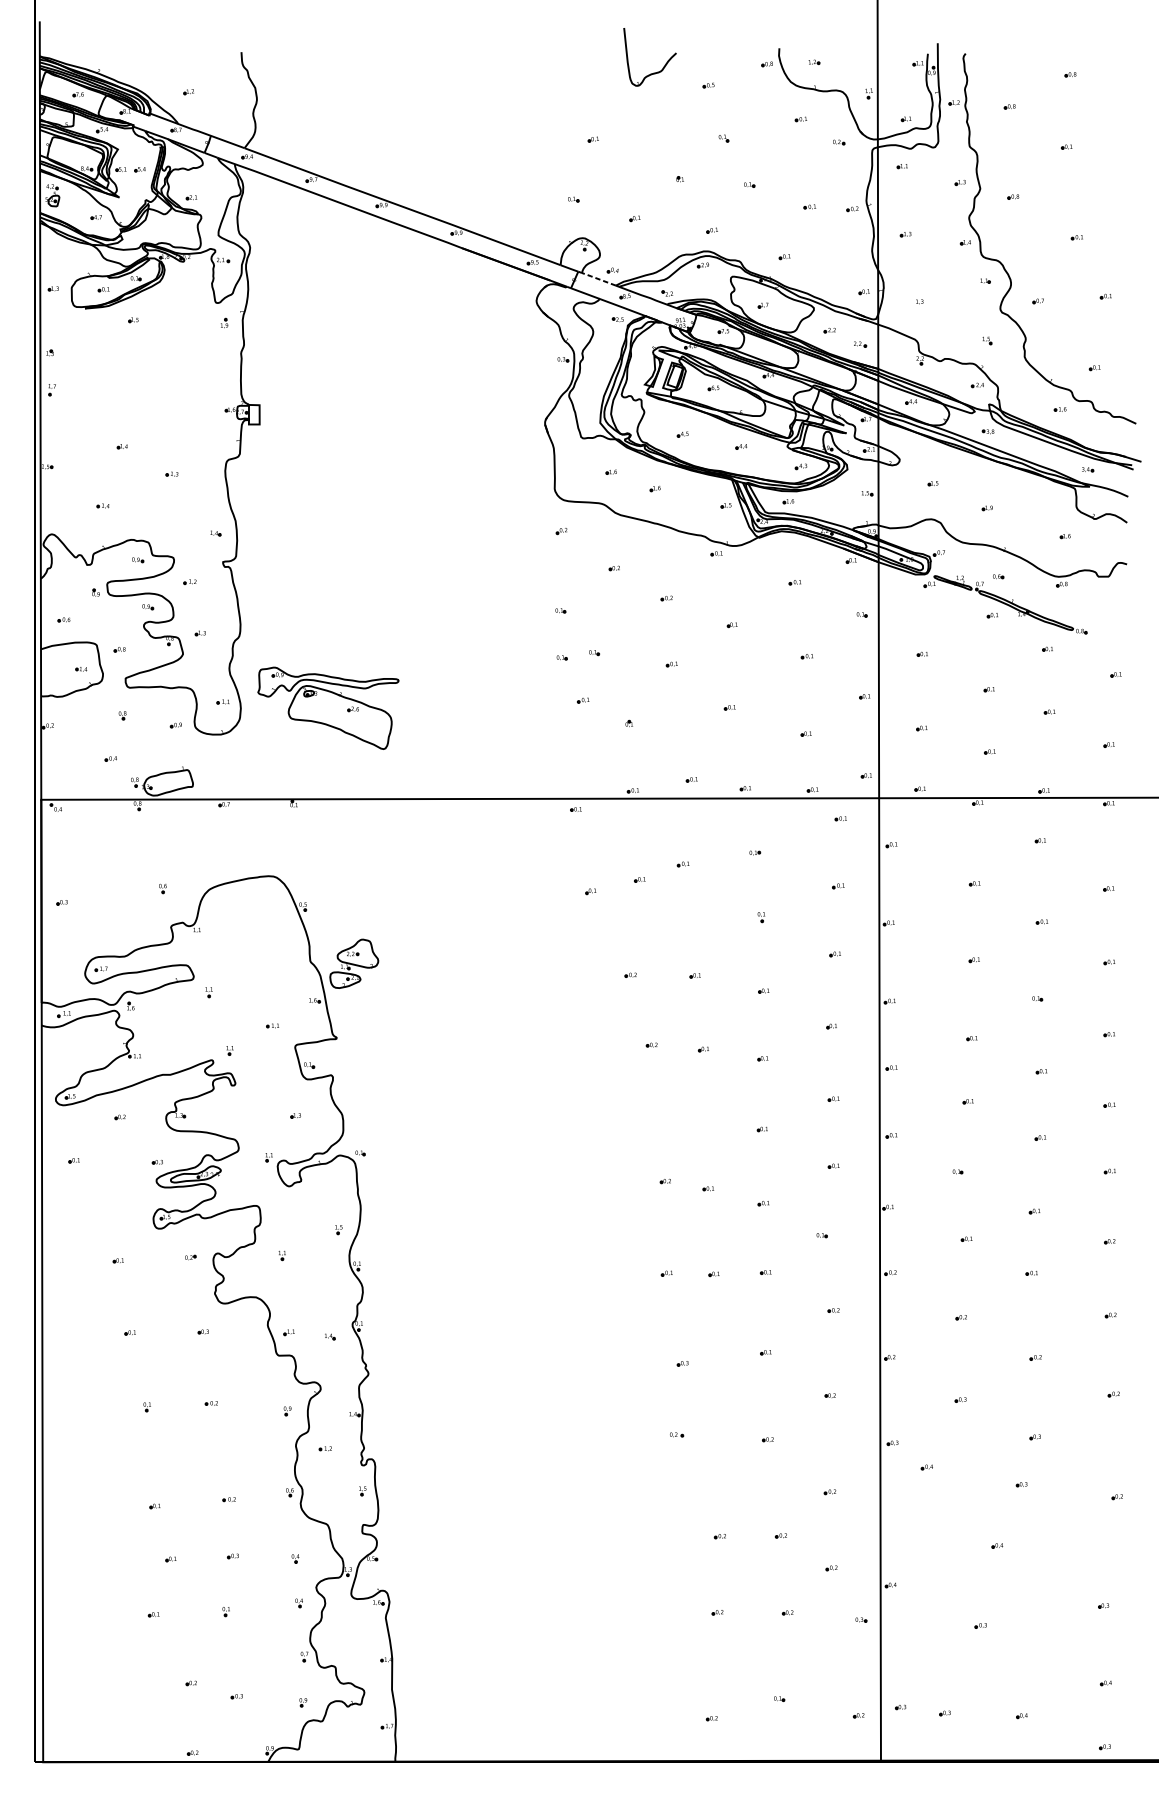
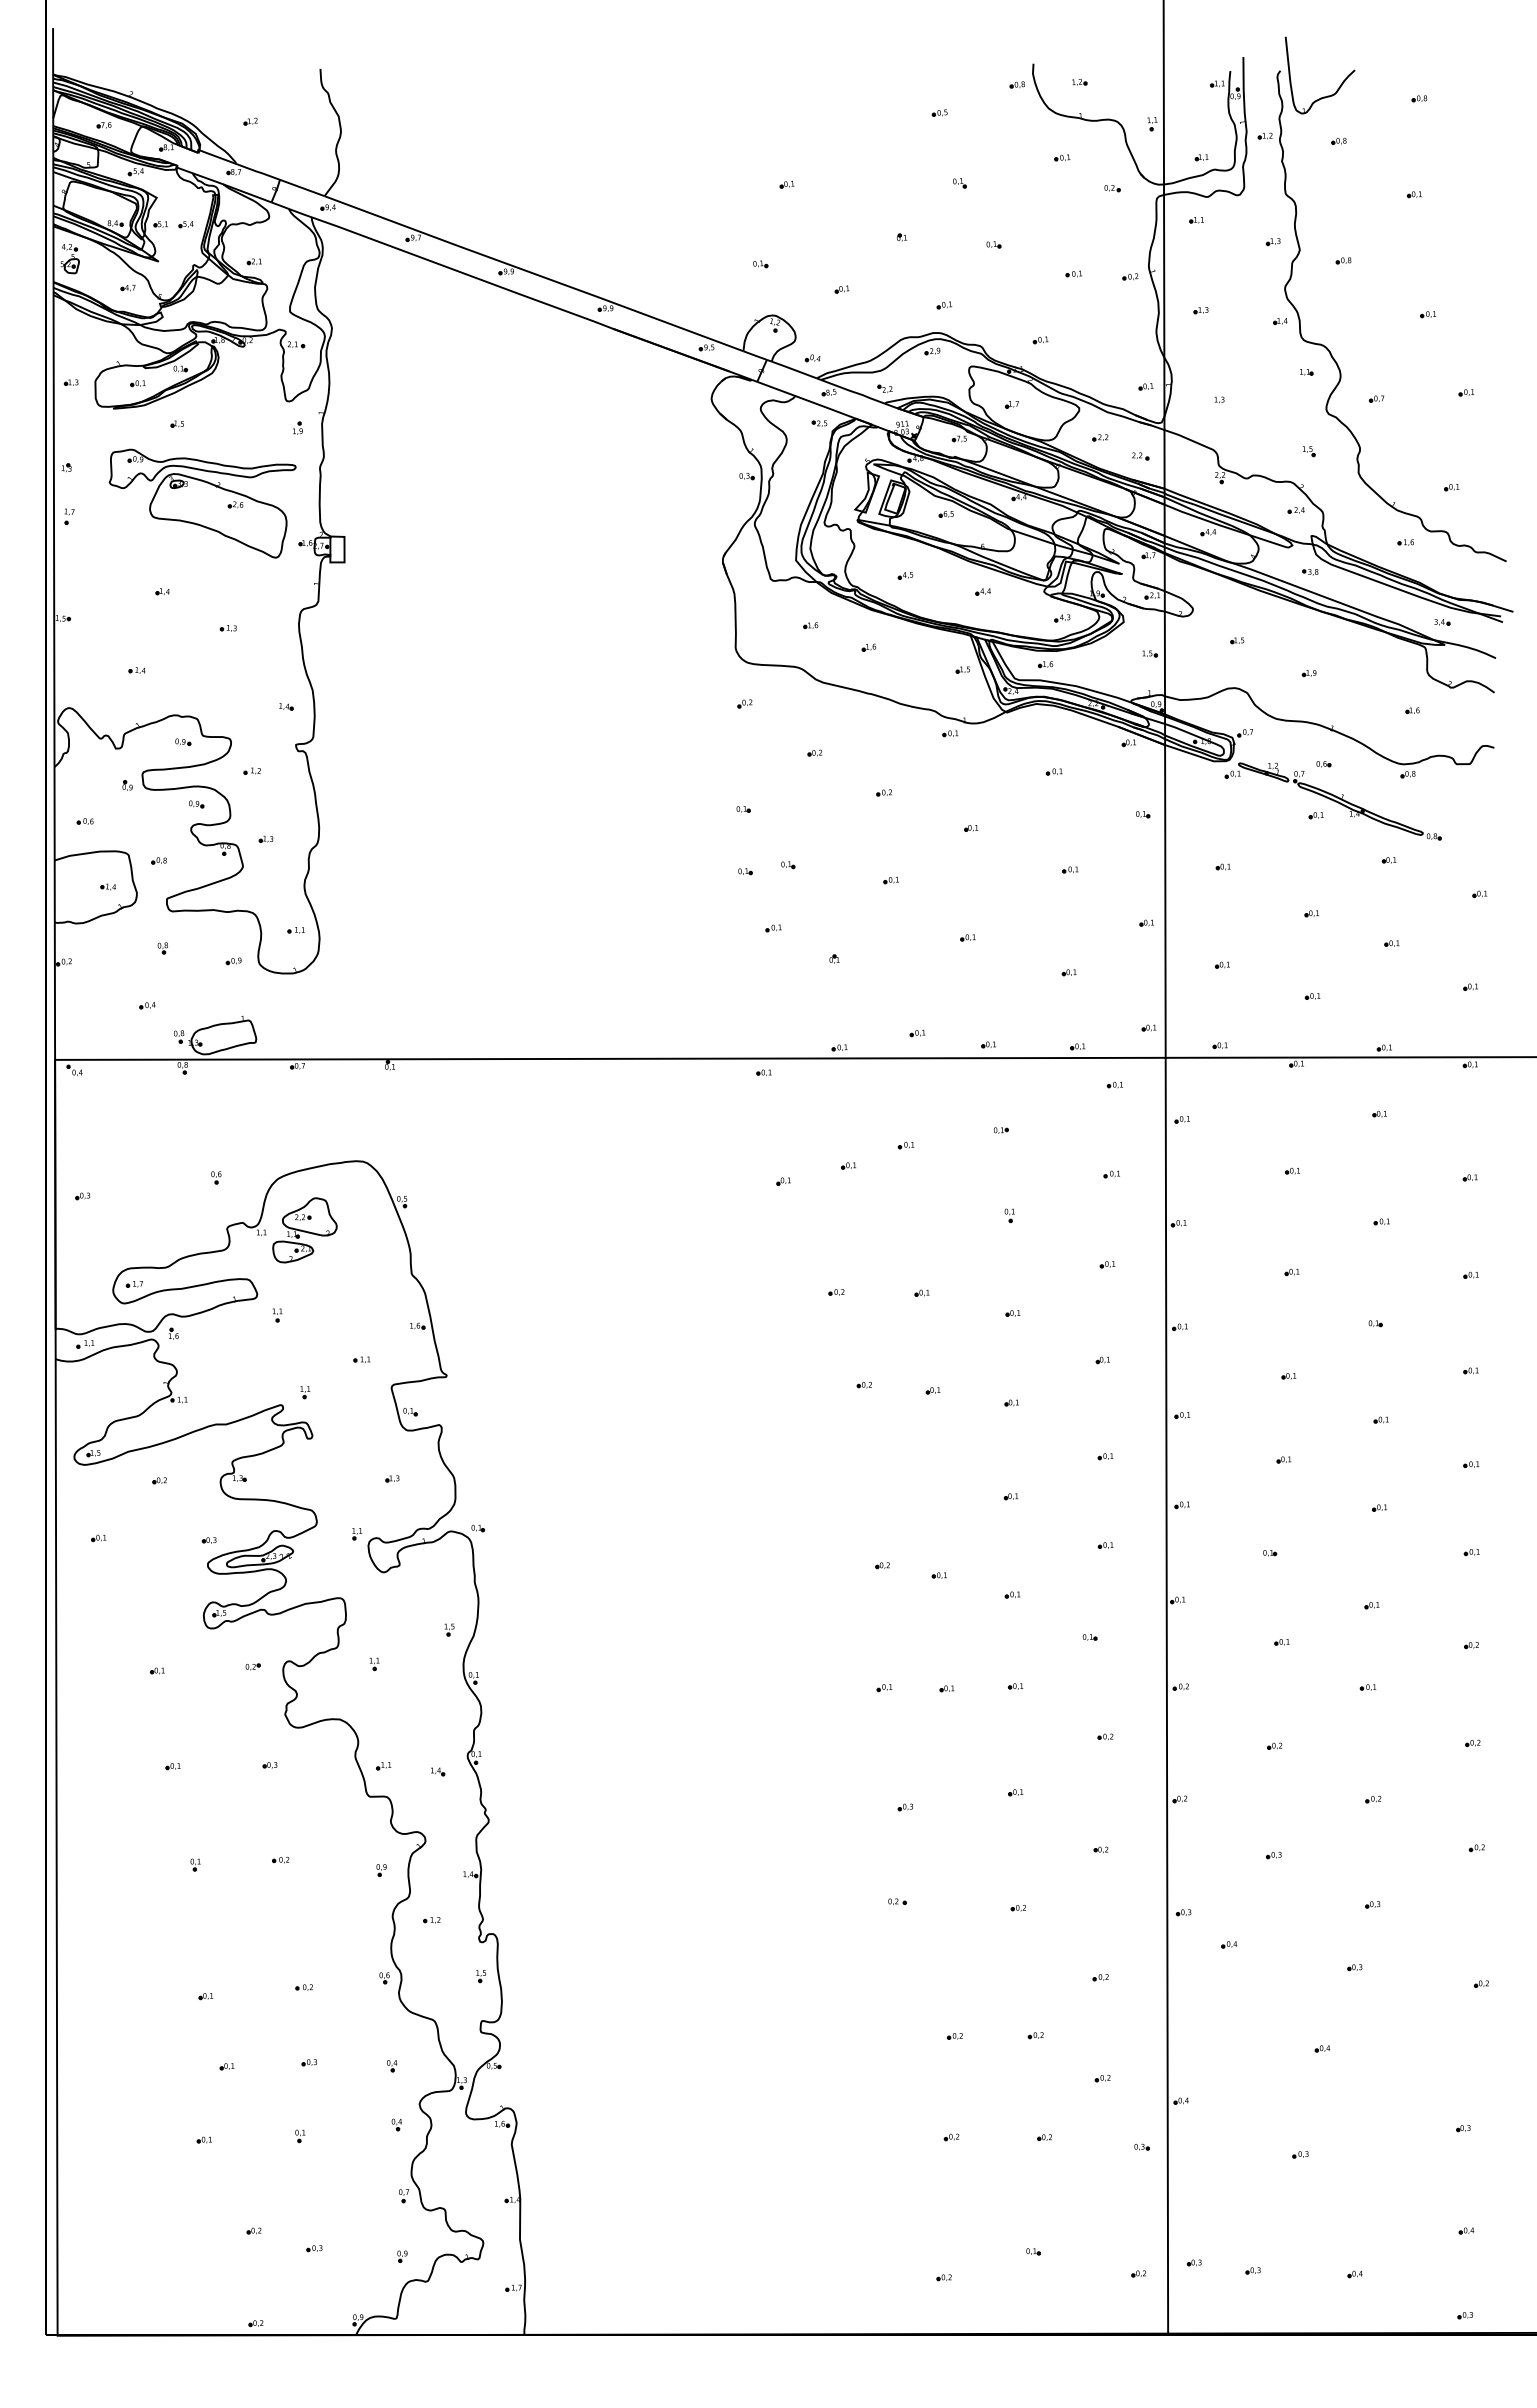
part: (652, 73) -> (1323, 96), moved
line: (598, 278) -> (793, 369), dashed -> solid
part: (328, 708) -> (202, 503), moved
part: (353, 963) -> (304, 1230), moved

